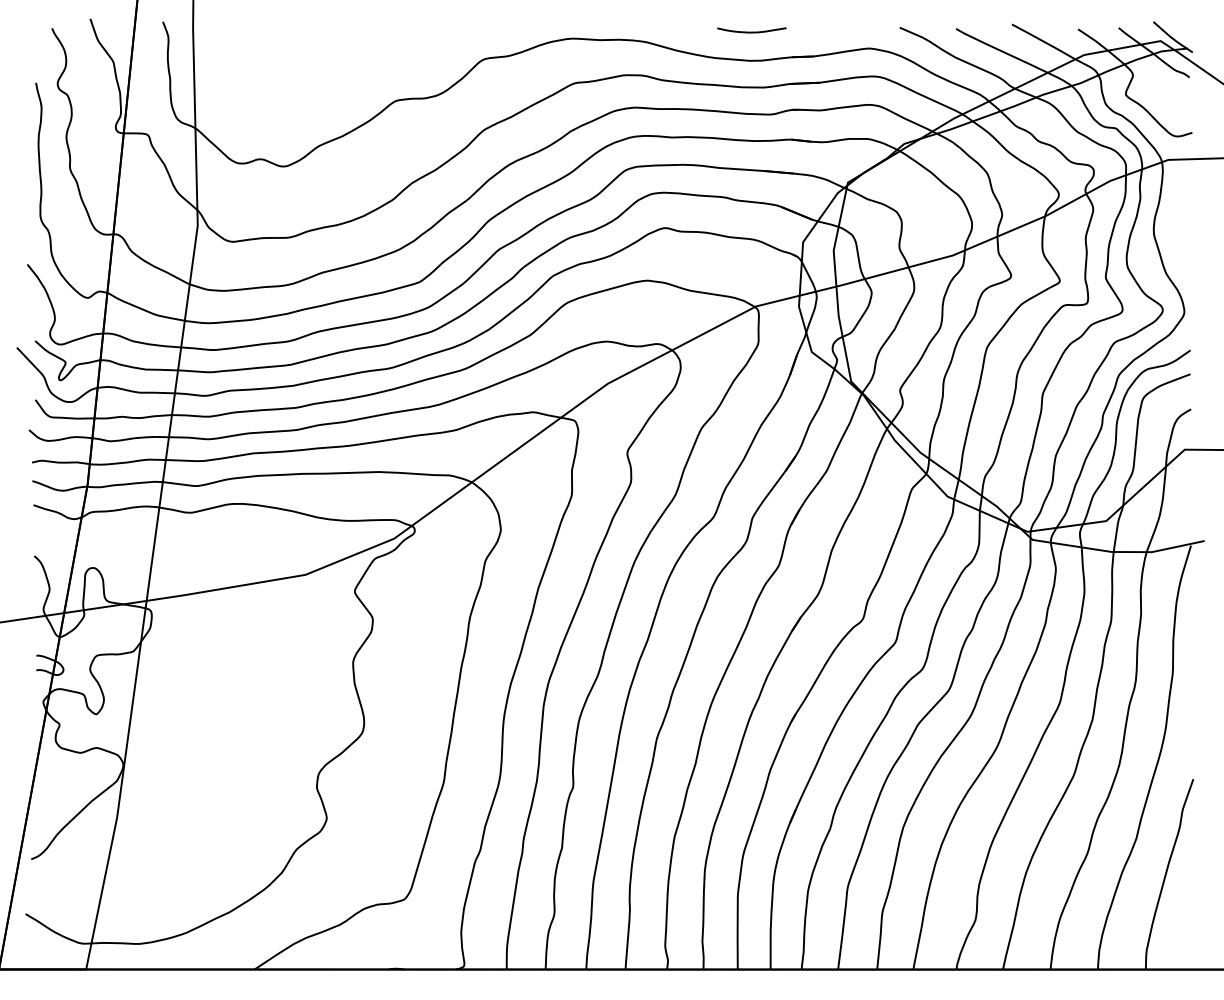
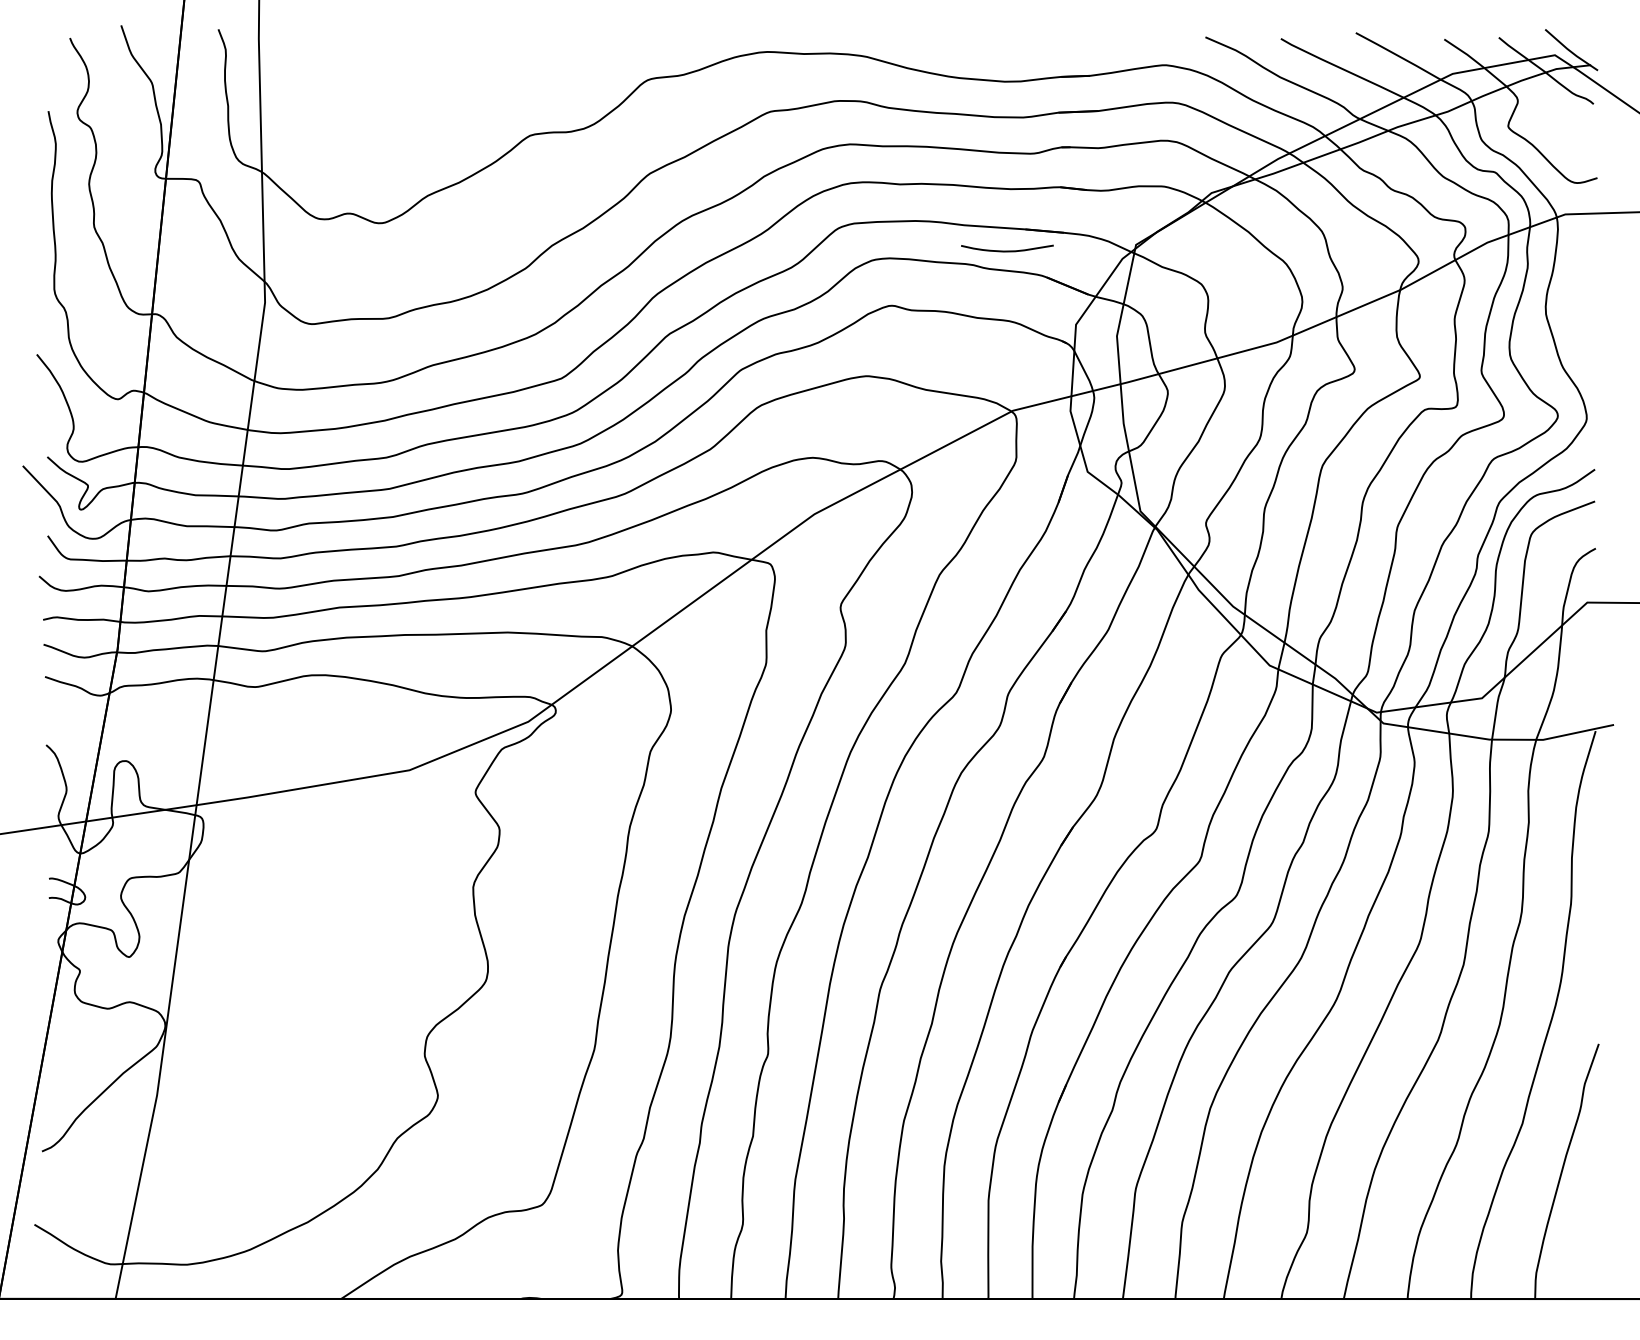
curve: (751, 31) -> (1006, 250), moved

